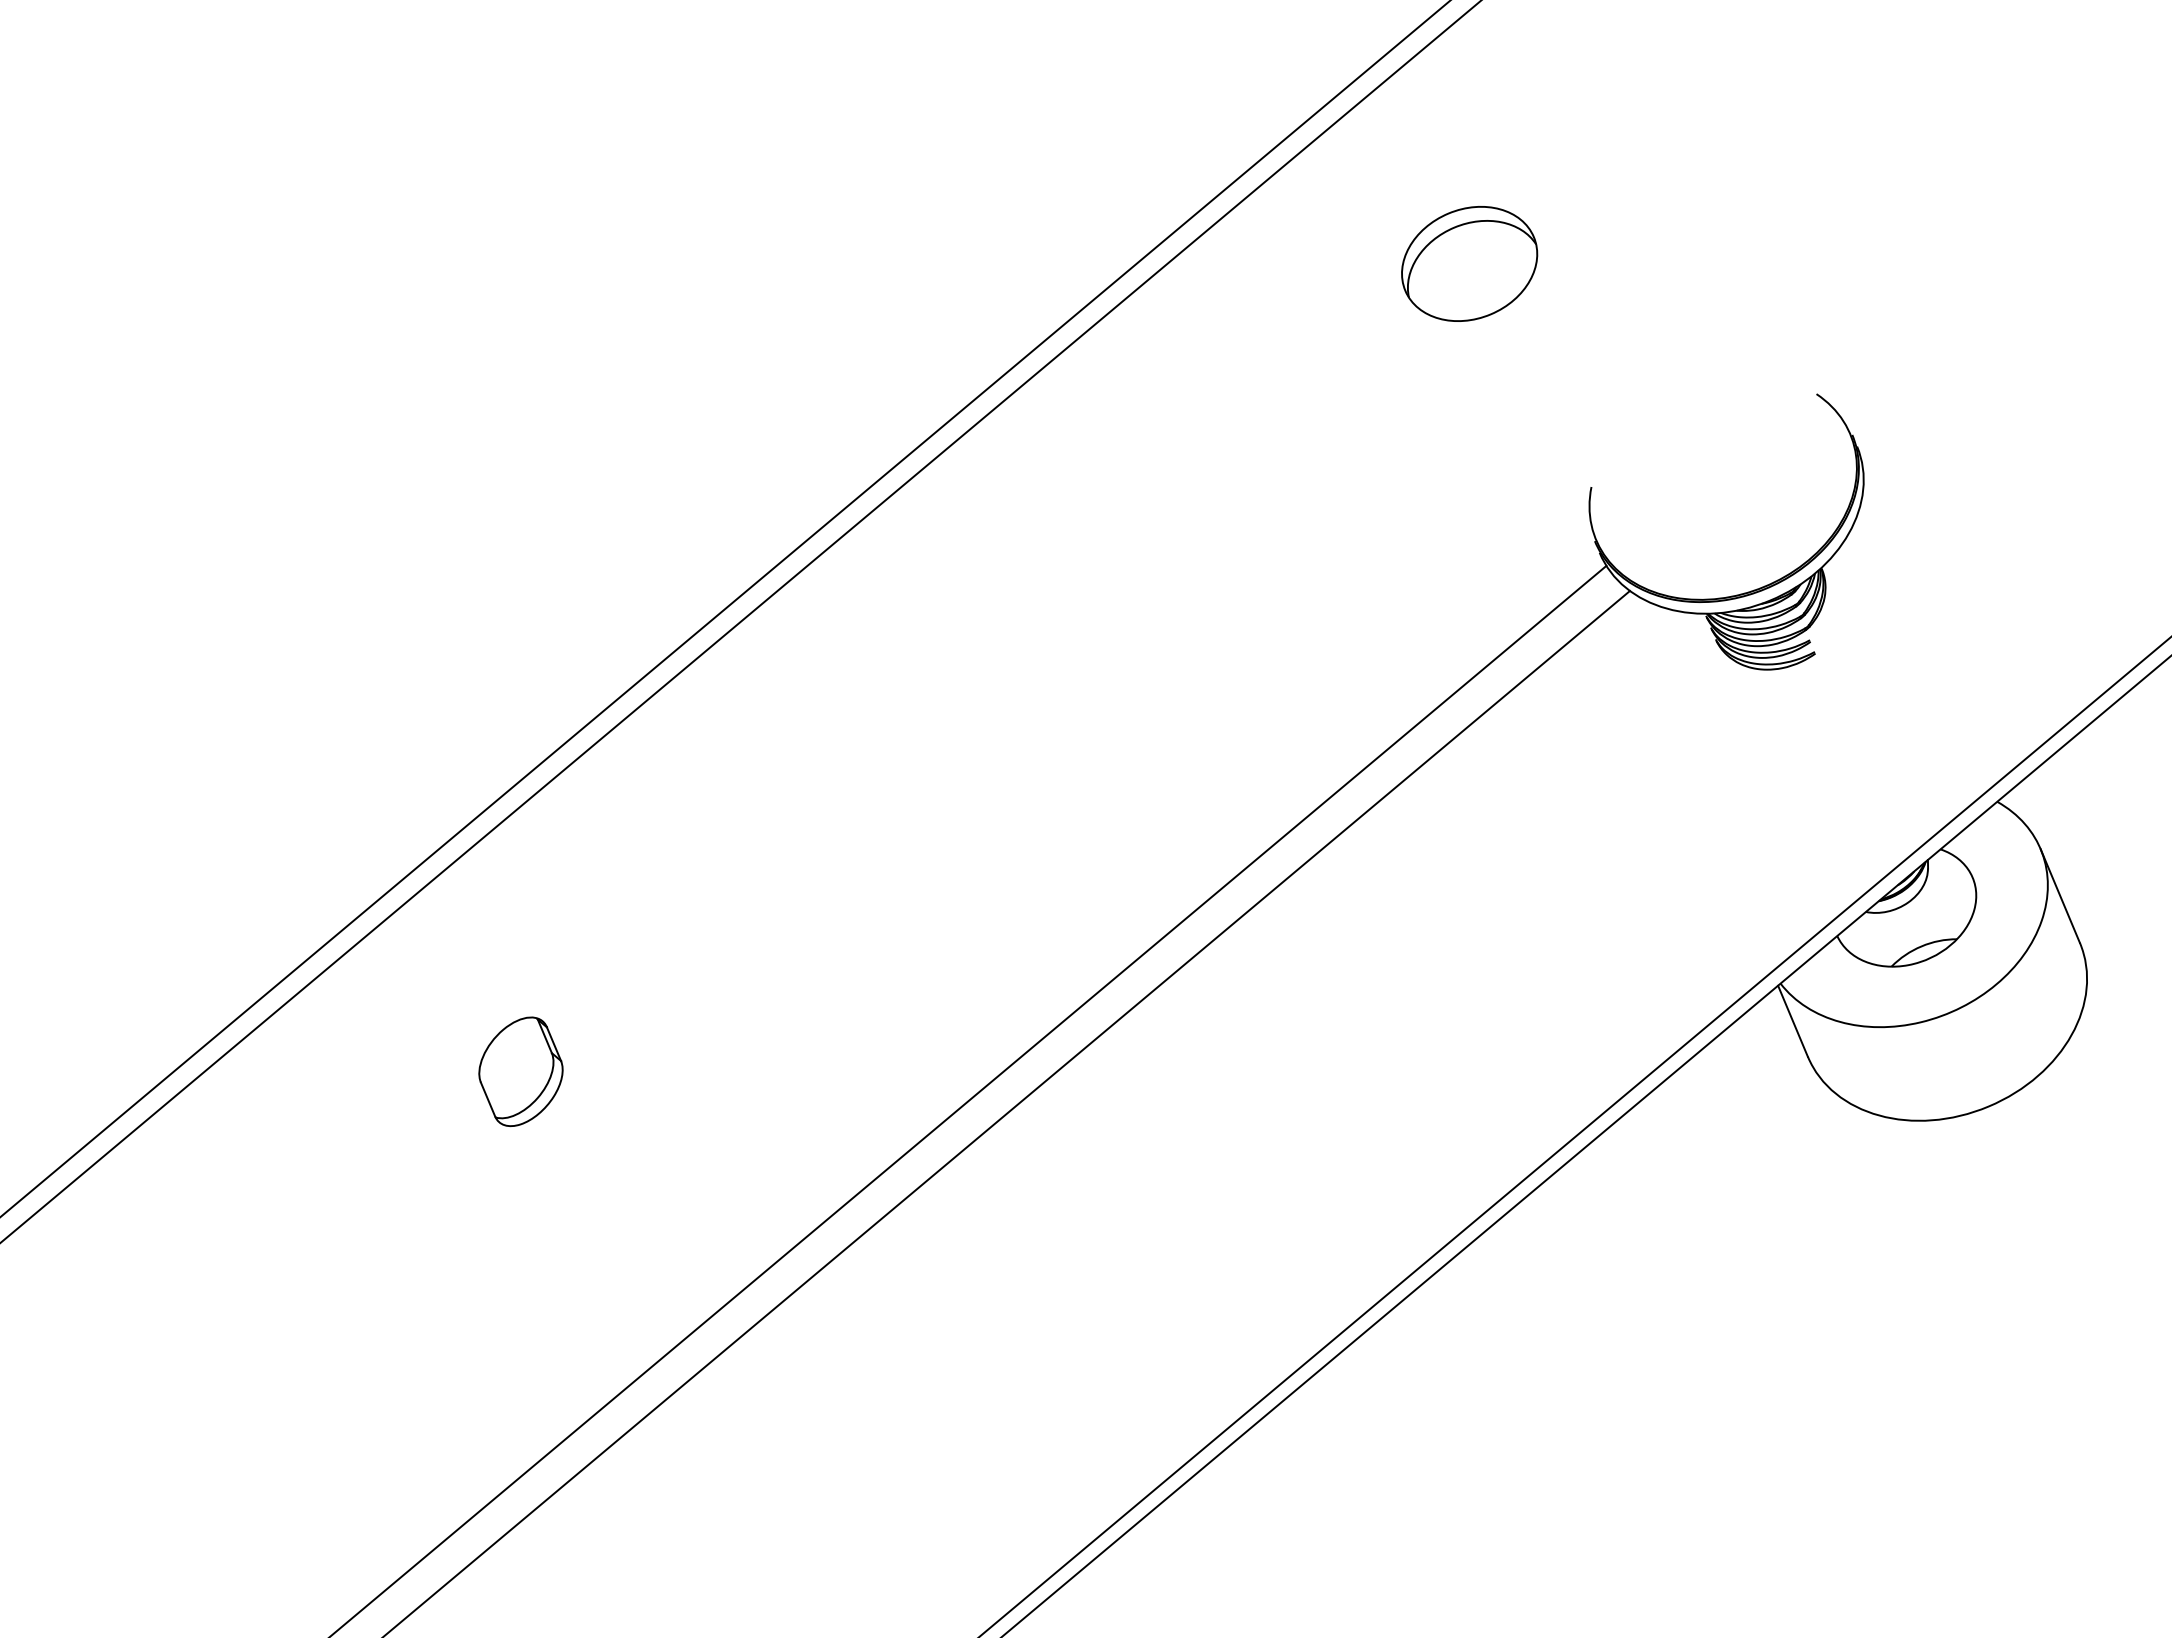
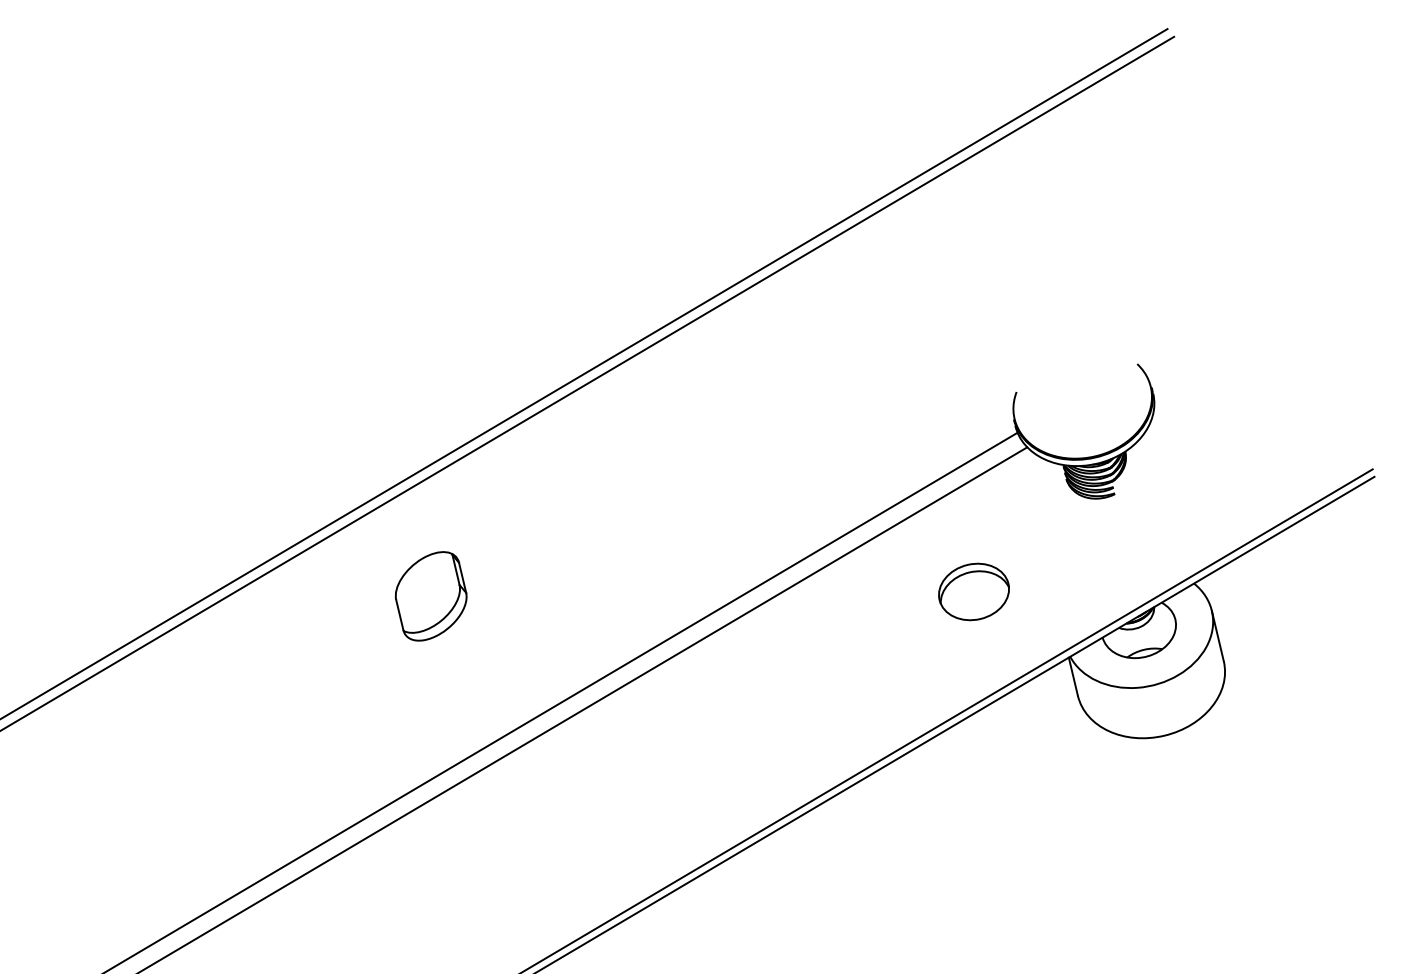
part: (1468, 263) -> (973, 591), moved
part: (519, 1072) -> (430, 596), size x1.67

